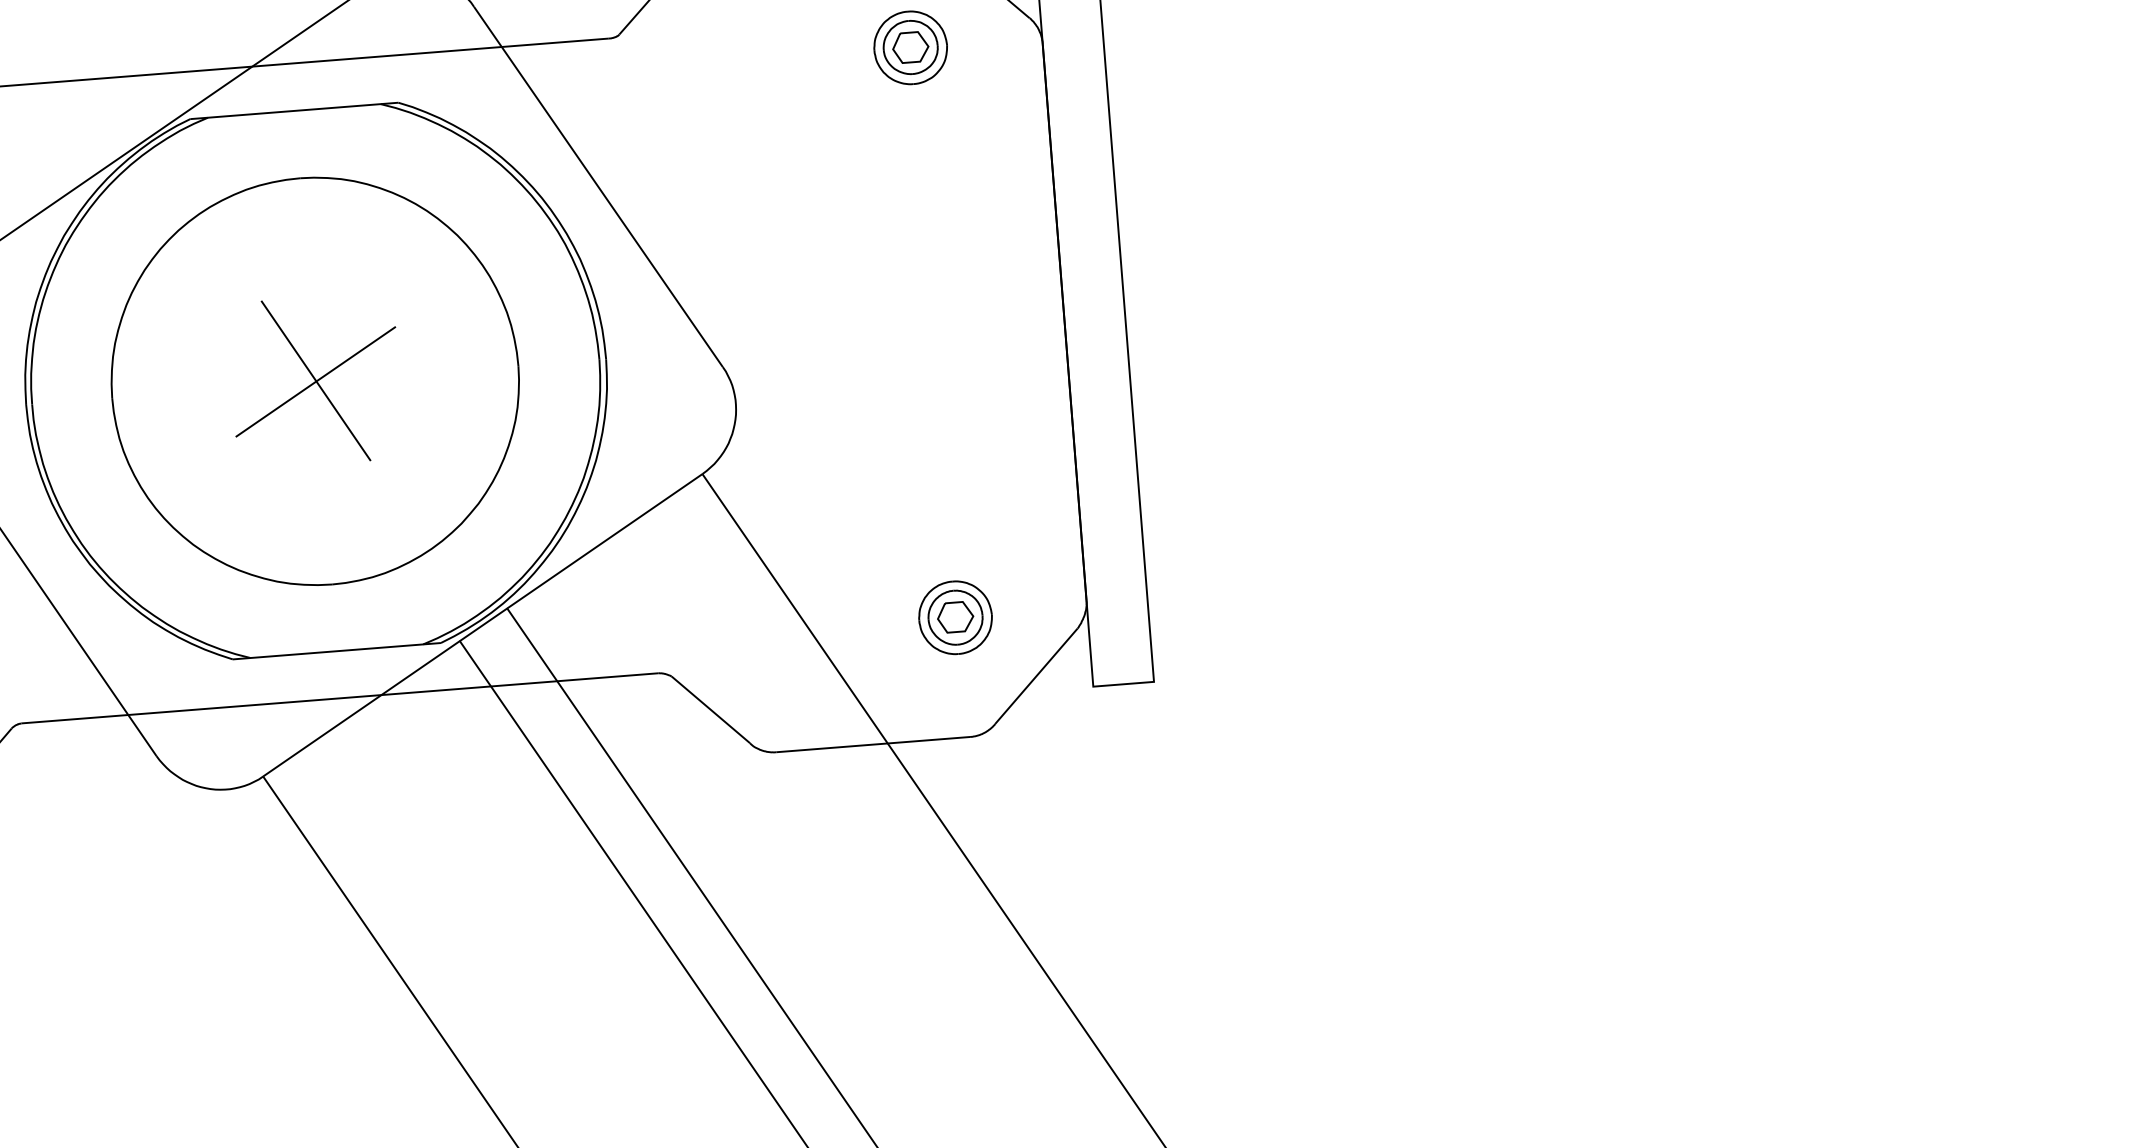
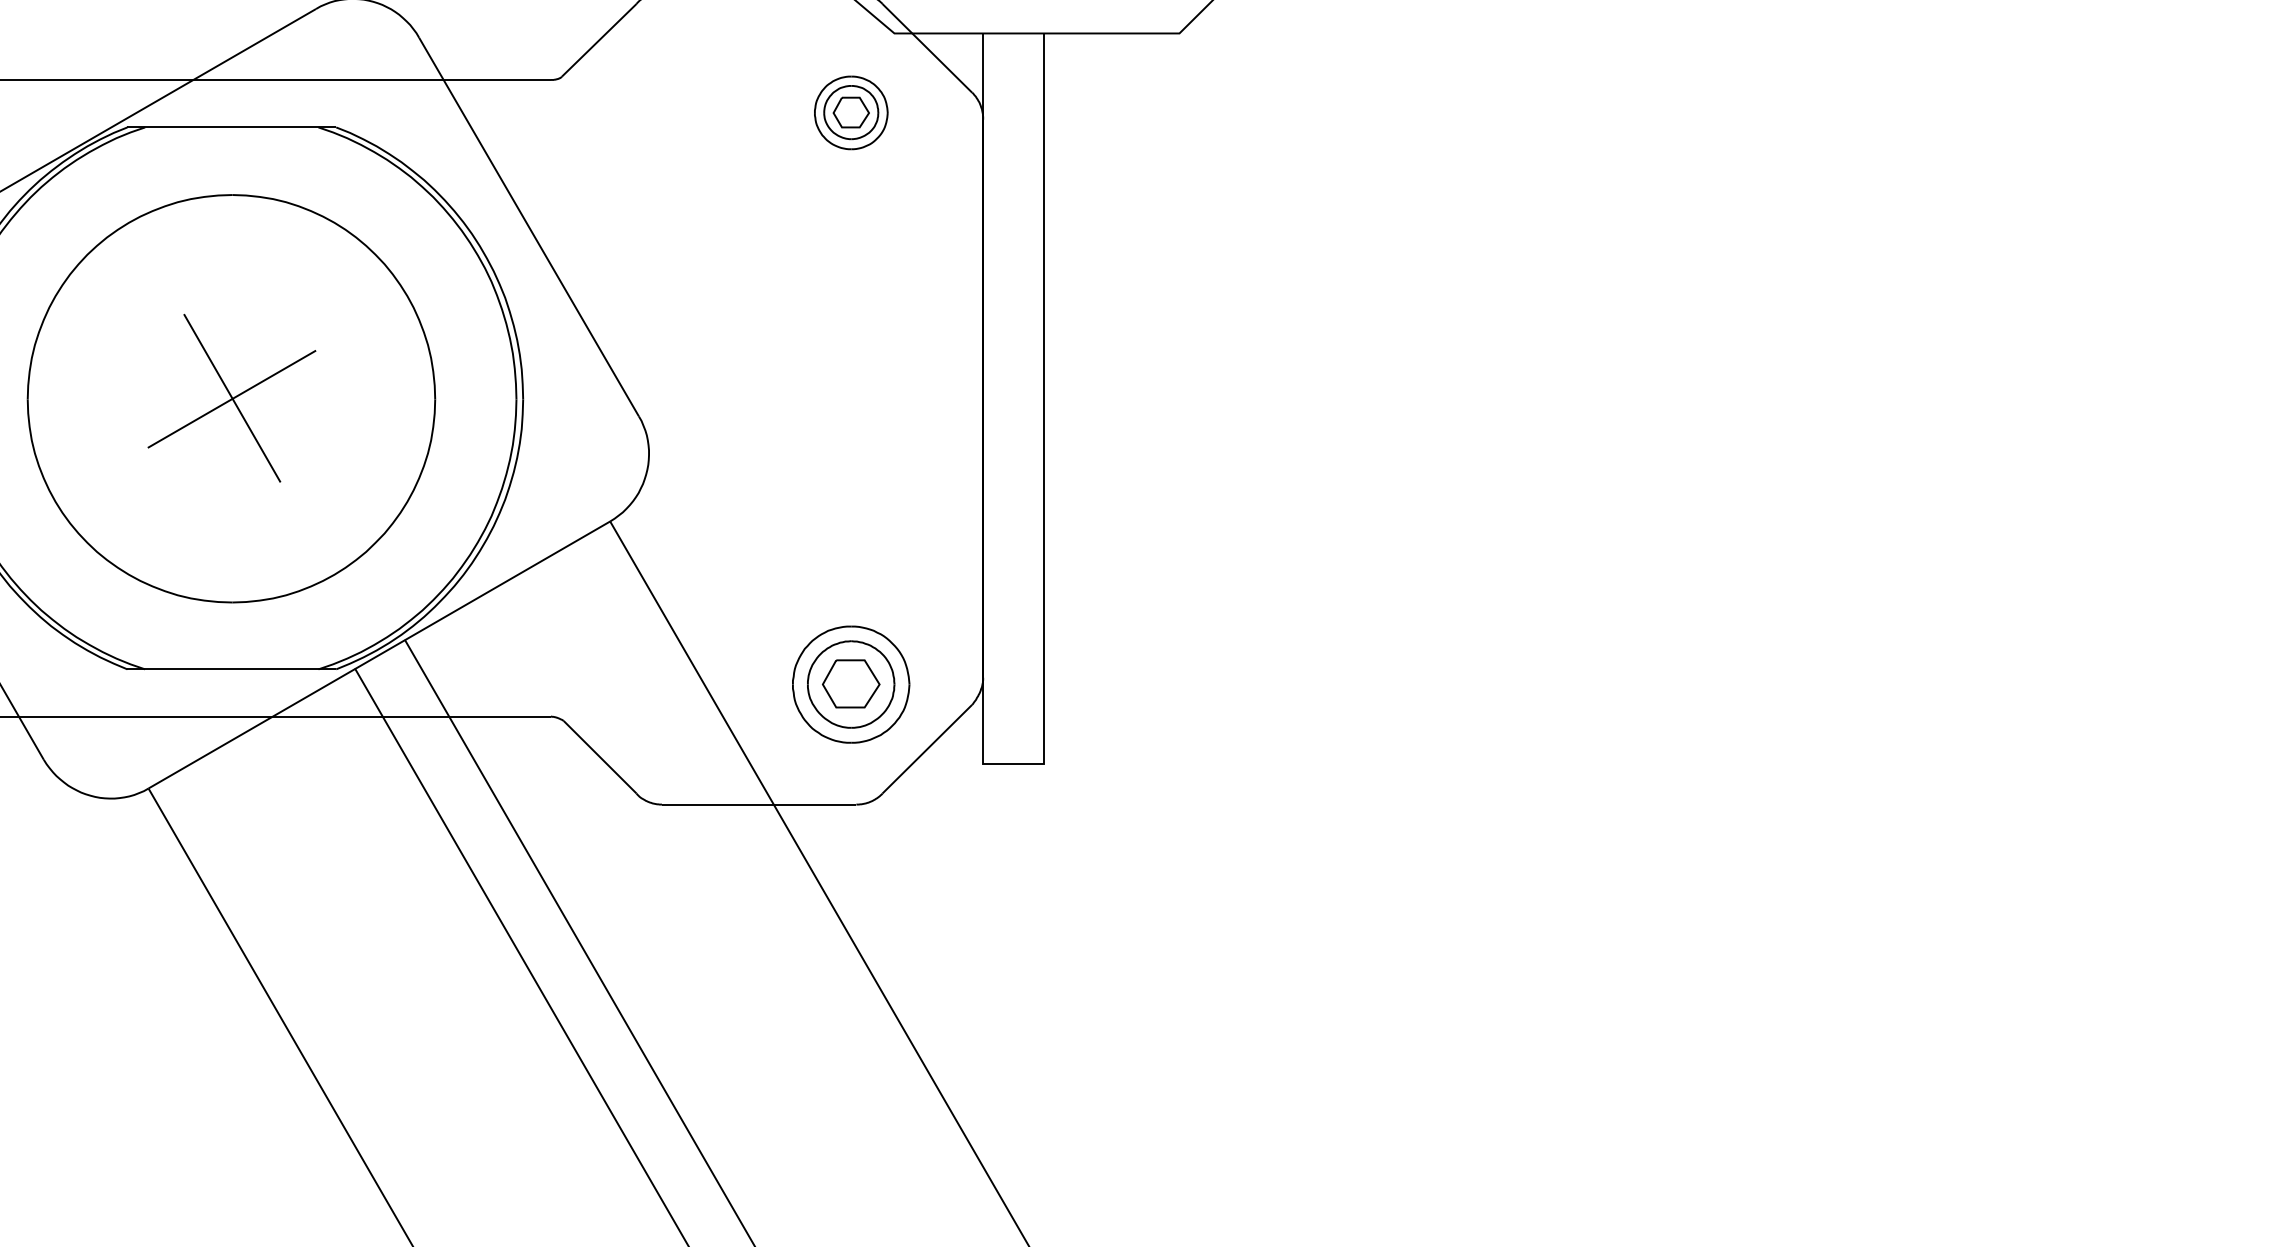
part: (955, 617) -> (851, 684), size x1.6

